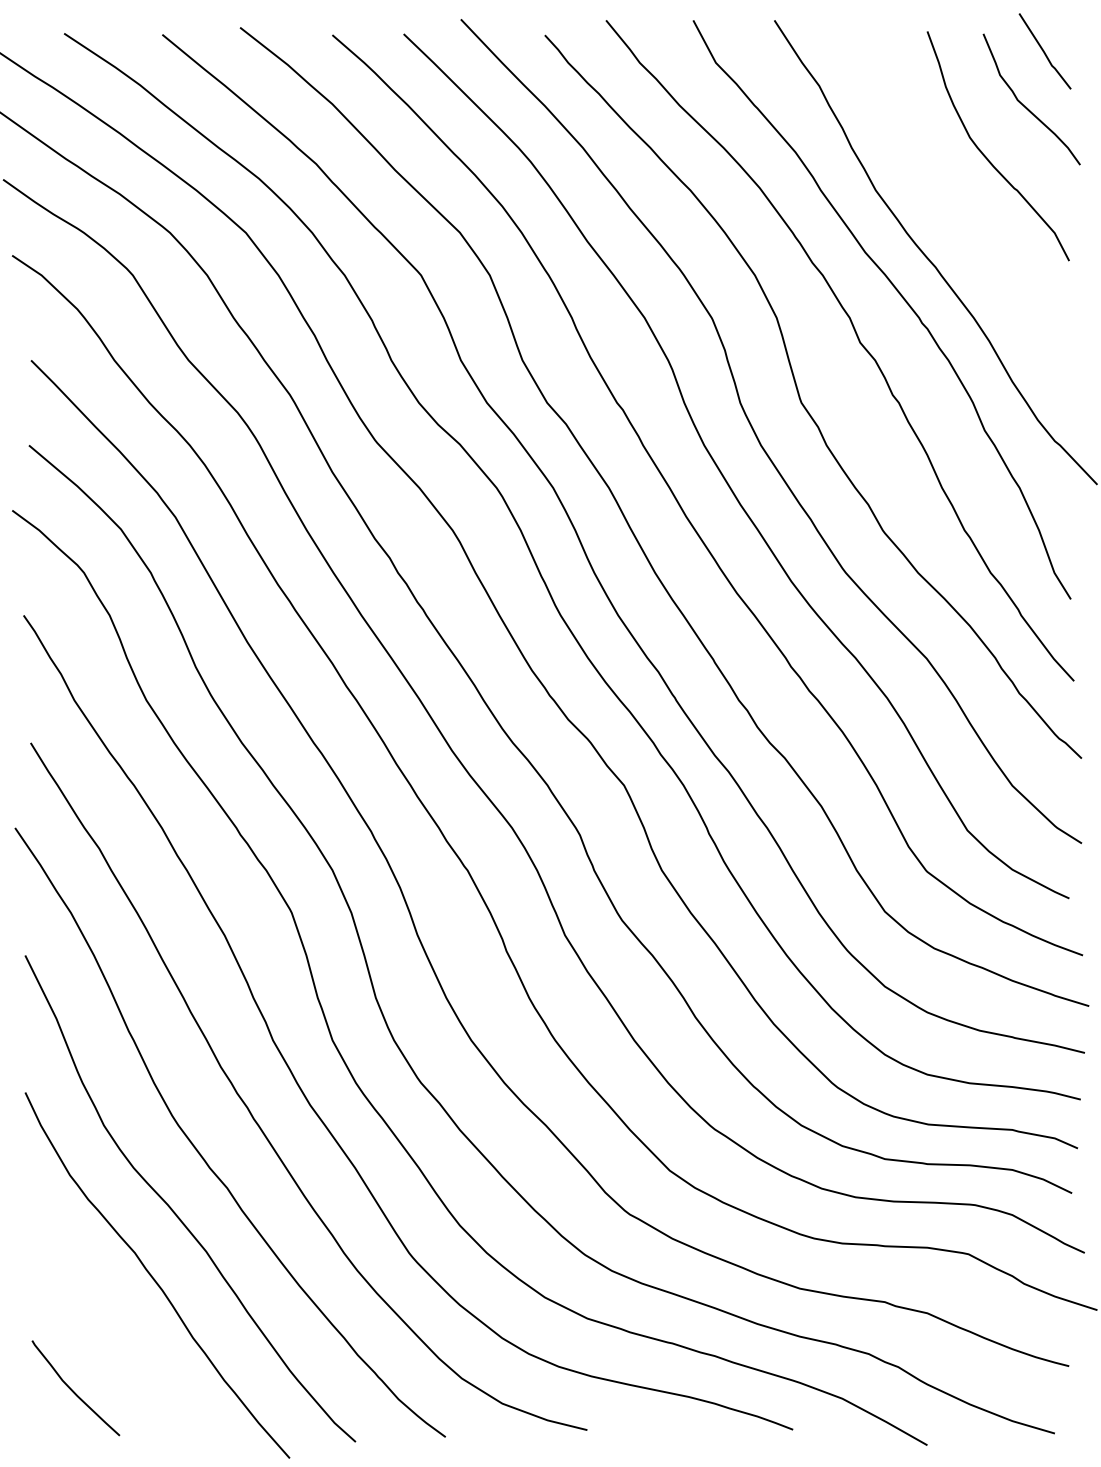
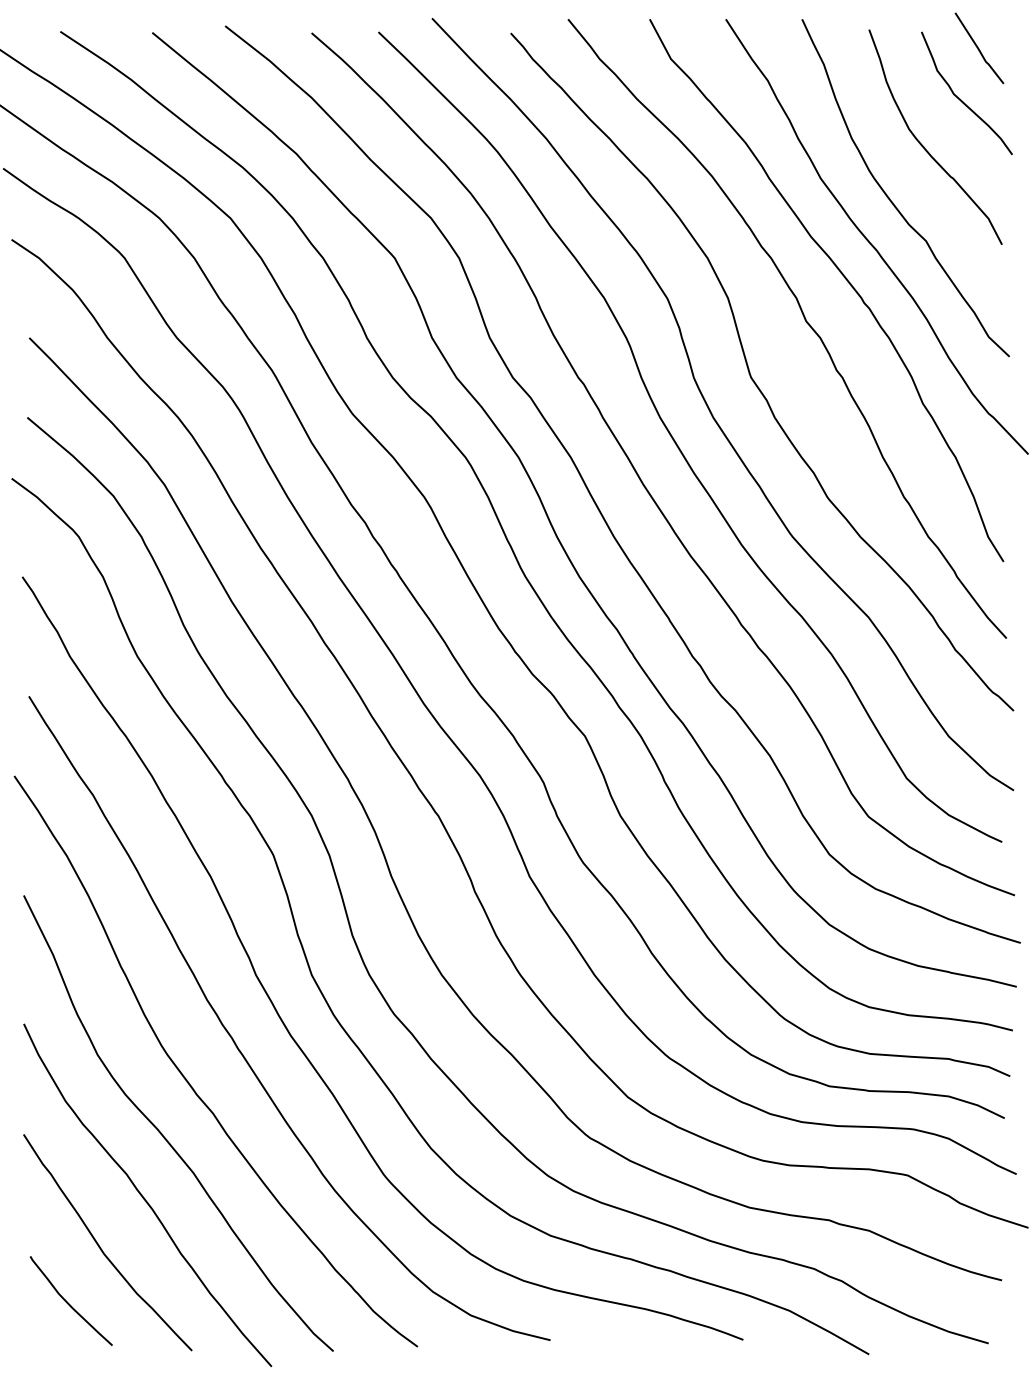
curve: (950, 211) -> (890, 198), added
curve: (107, 1330) -> (100, 1246), added

